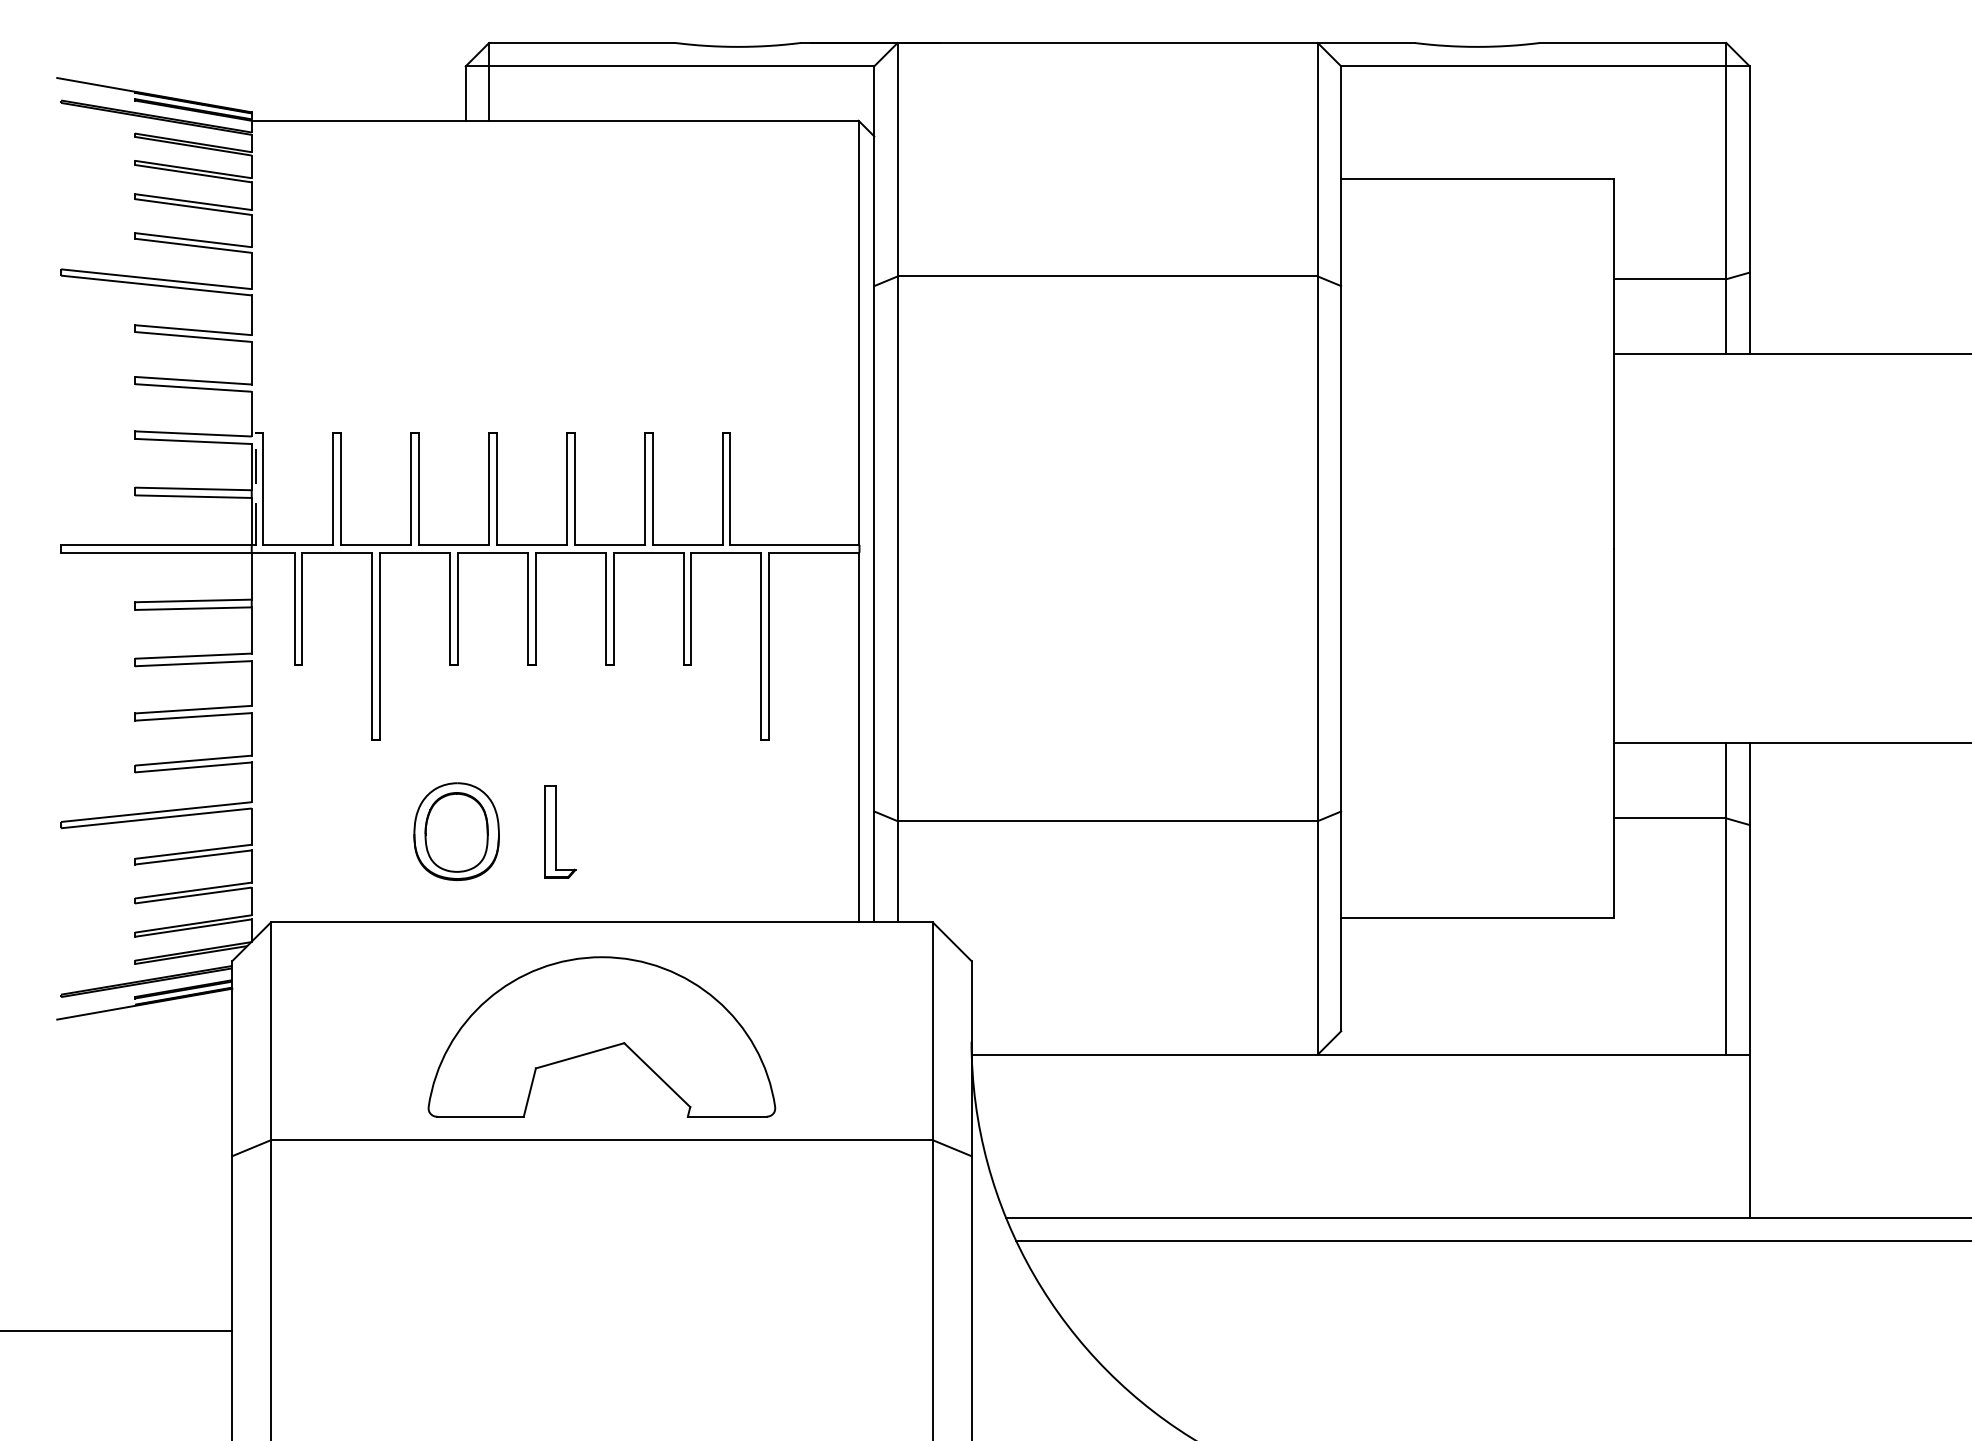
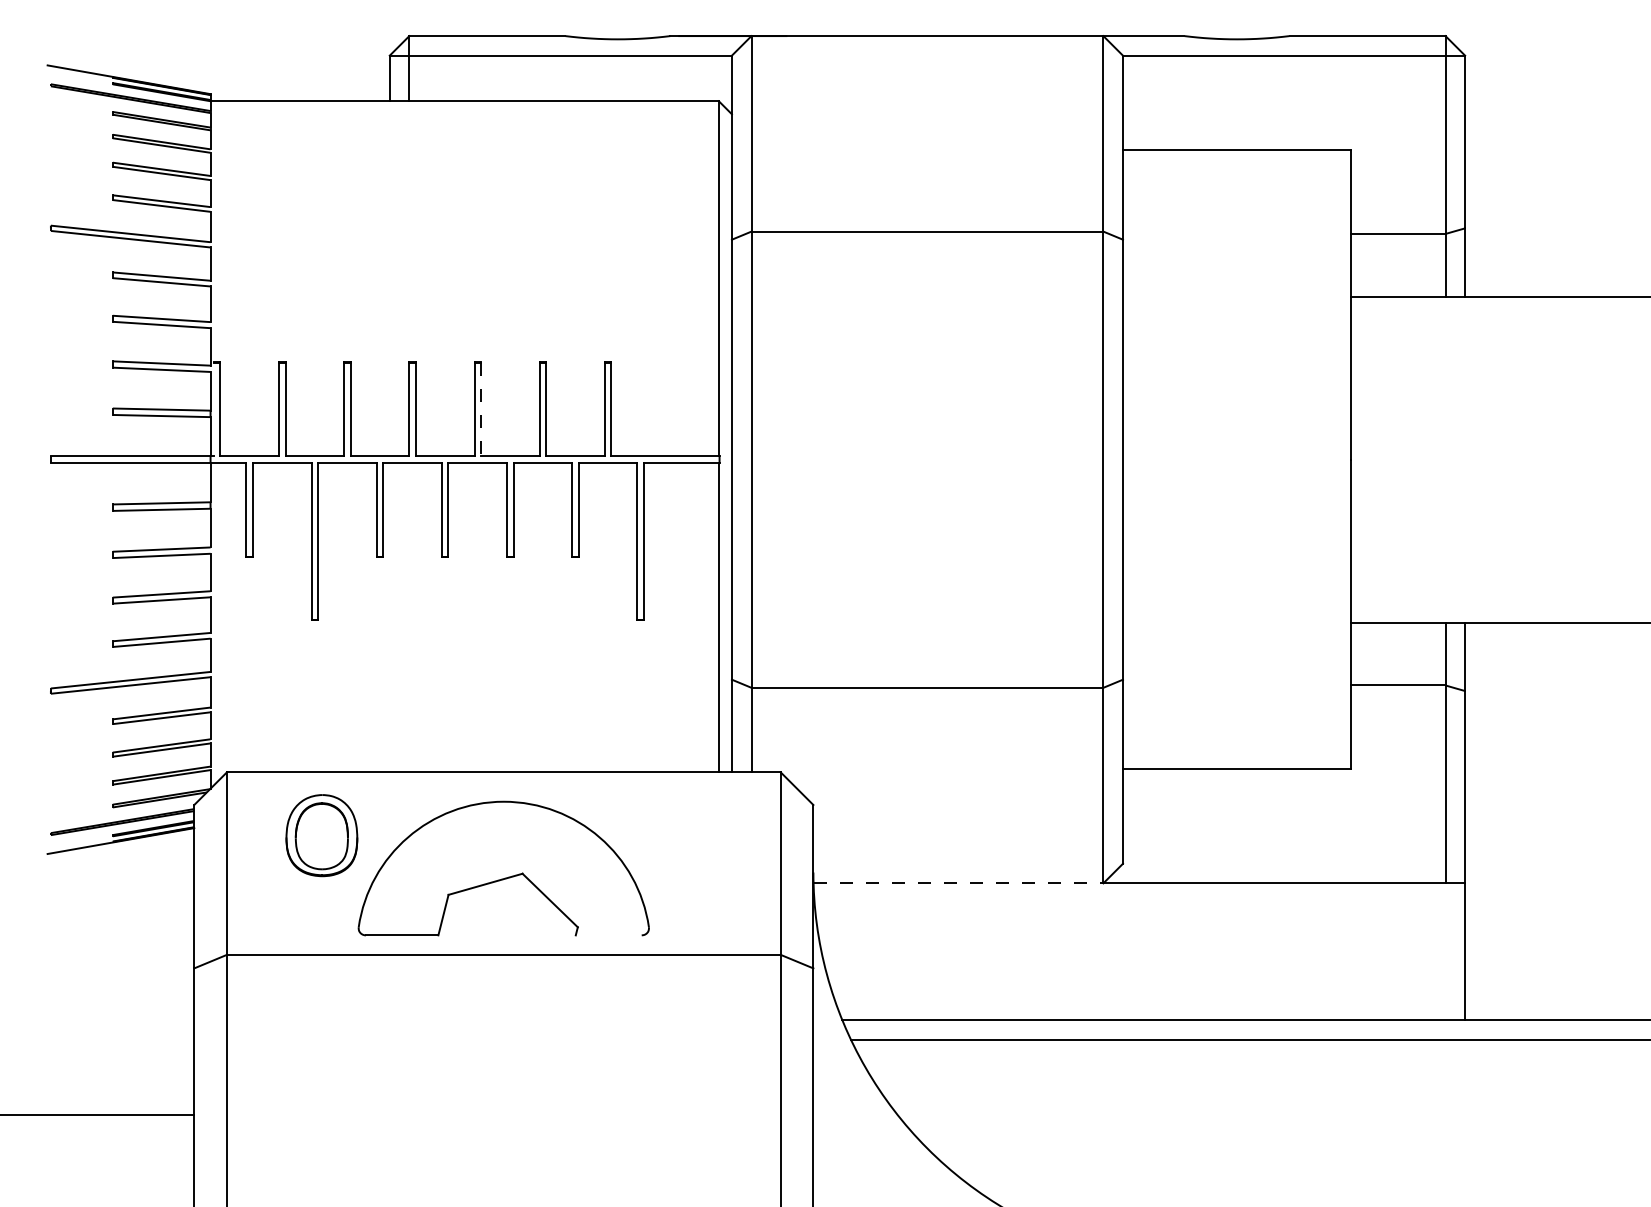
line: (255, 466) -> (213, 390), removed
line: (574, 489) -> (480, 410), solid -> dashed
line: (255, 524) -> (213, 439), removed
part: (456, 831) -> (321, 835), moved
part: (560, 831) -> (469, 696), removed
line: (1145, 1054) -> (959, 883), solid -> dashed
line: (726, 1116) -> (608, 935), removed

